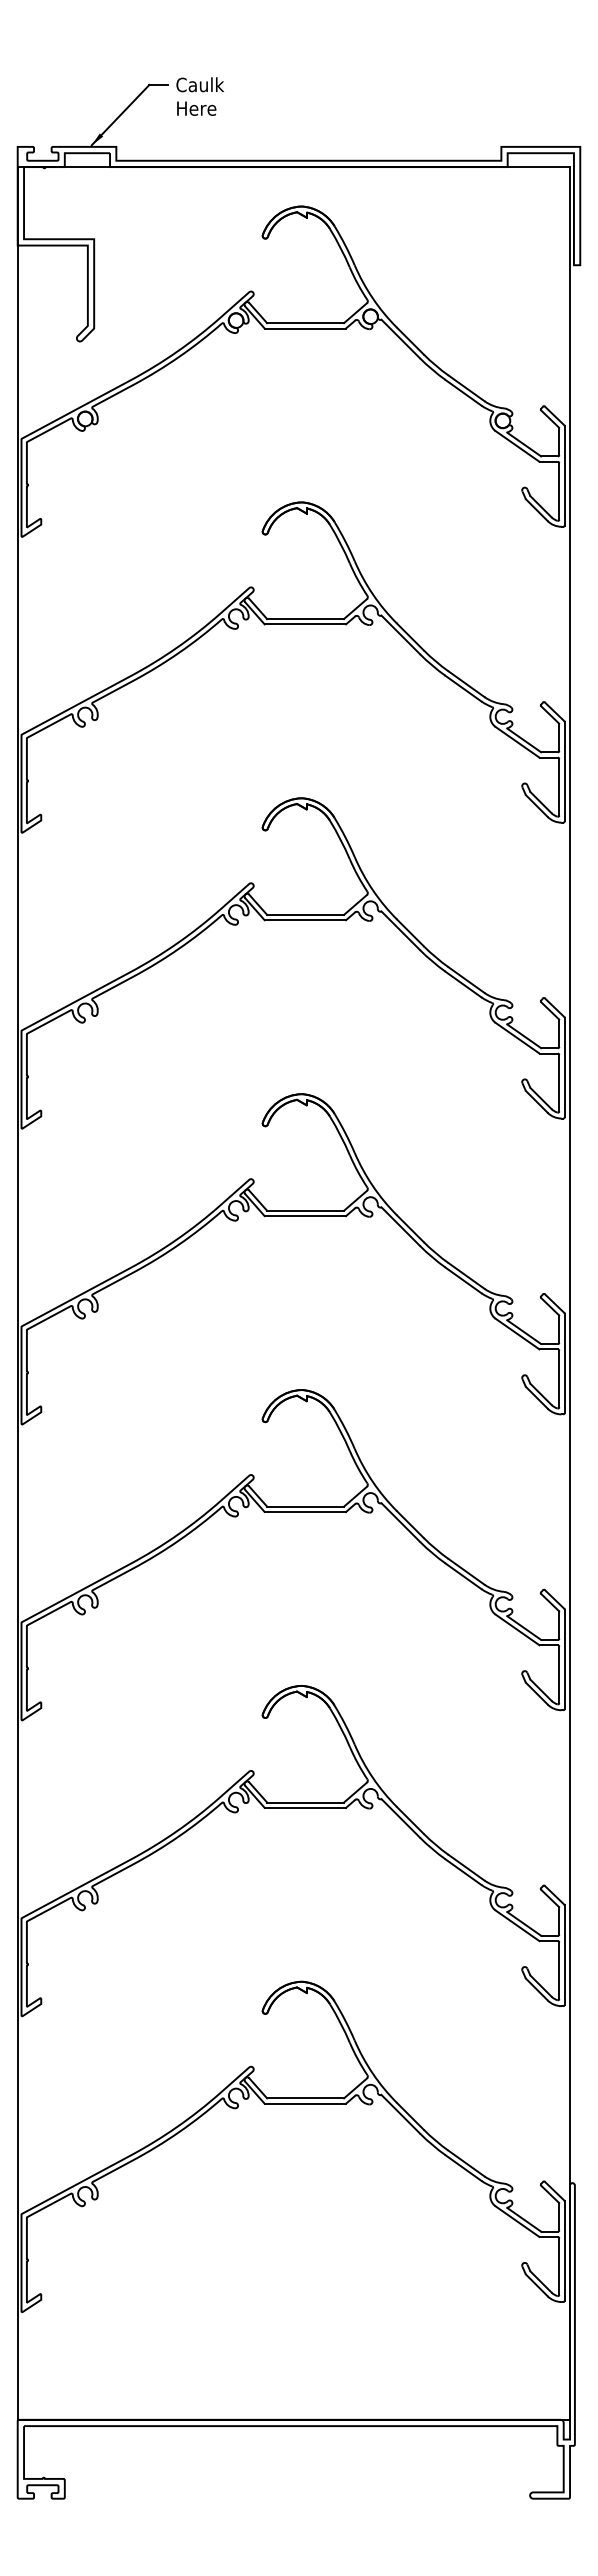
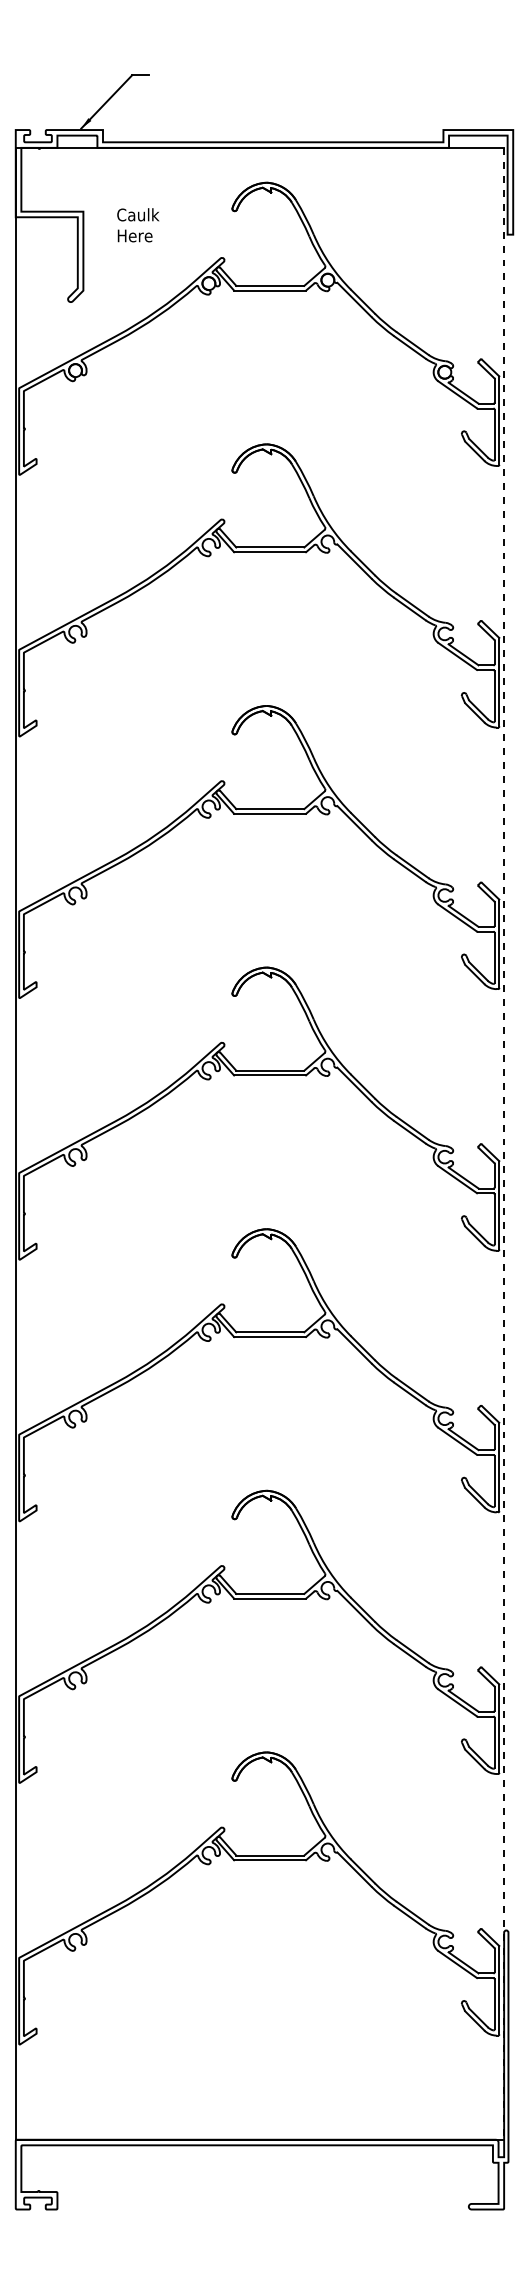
text: (199, 96) -> (137, 225), moved
line: (570, 1293) -> (504, 1143), solid -> dashed

